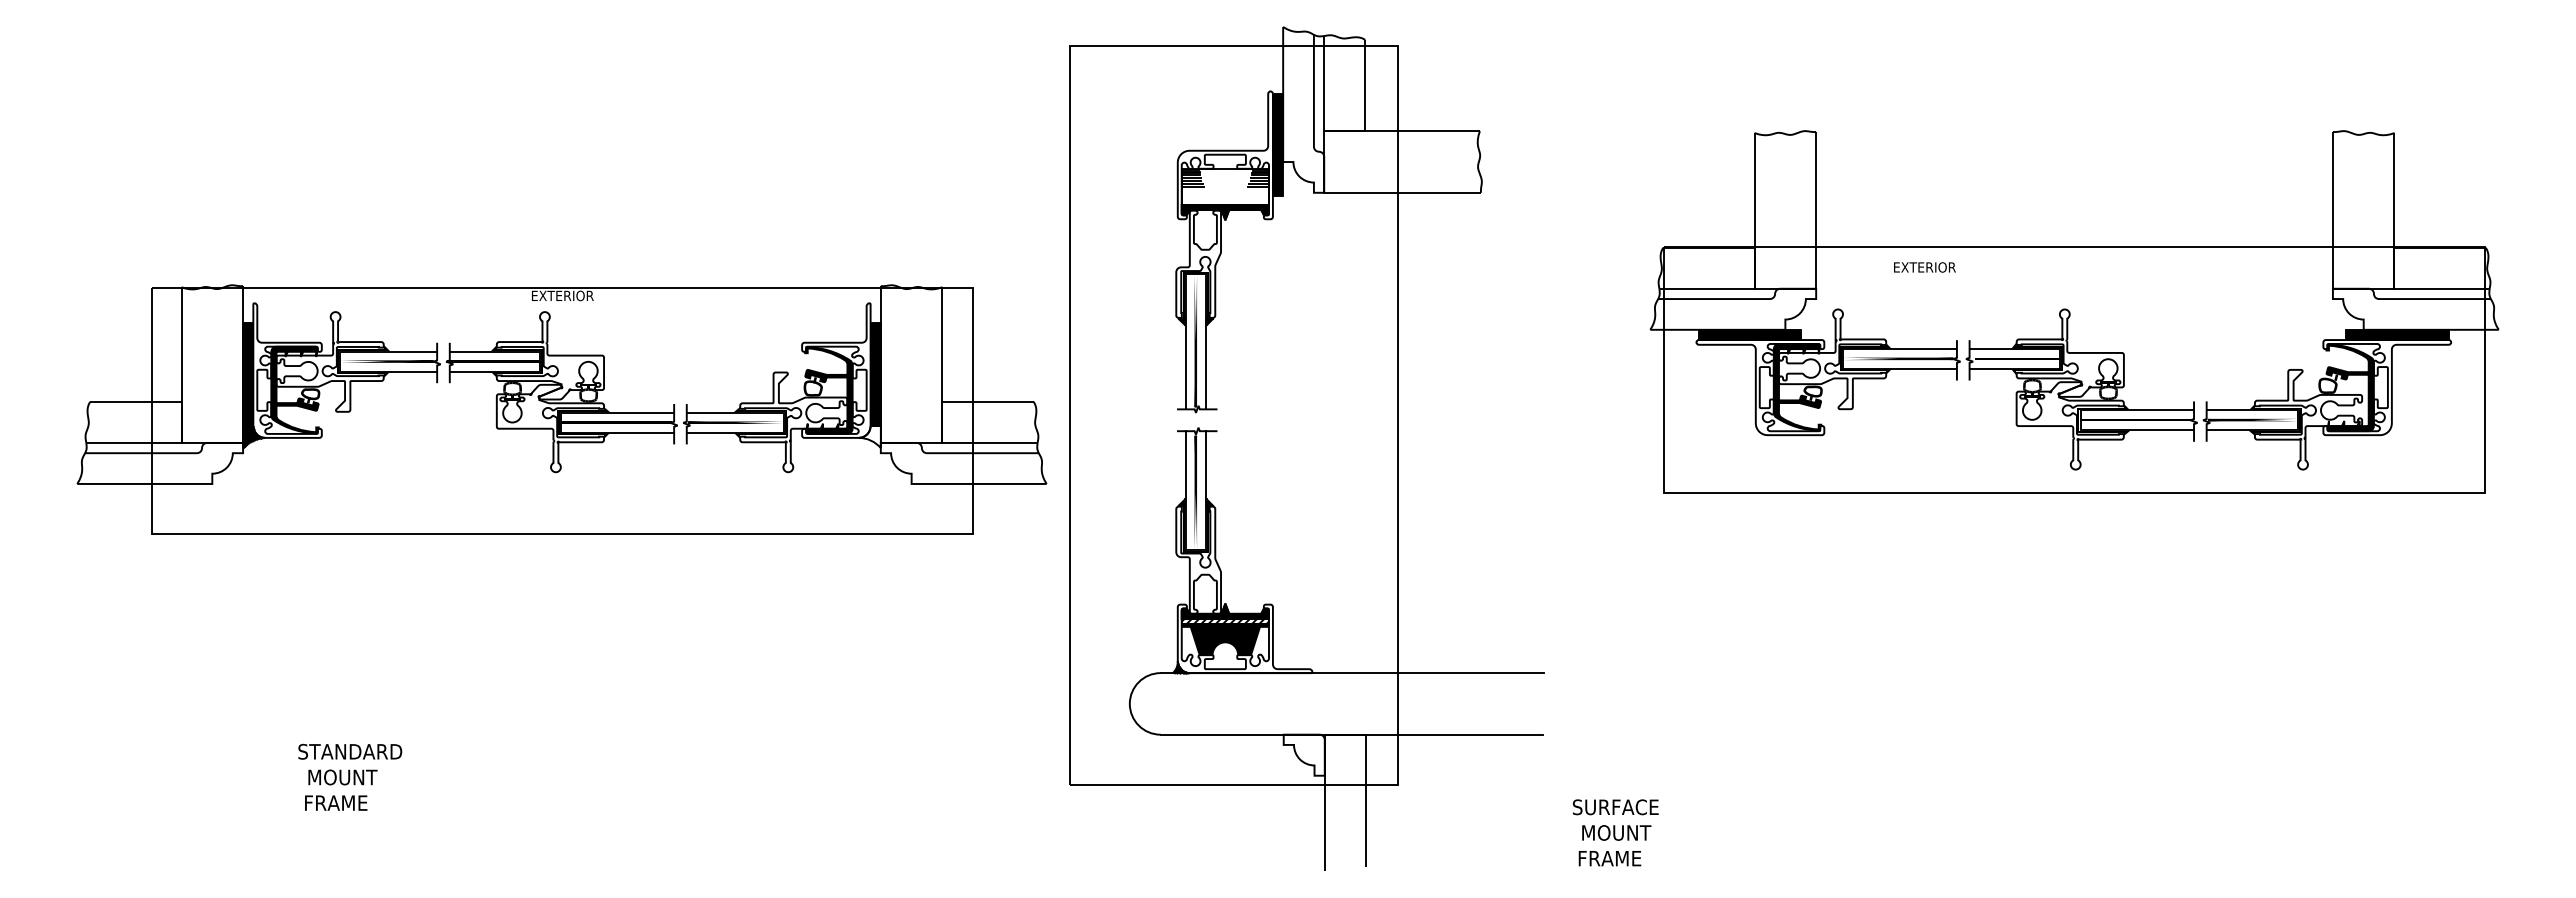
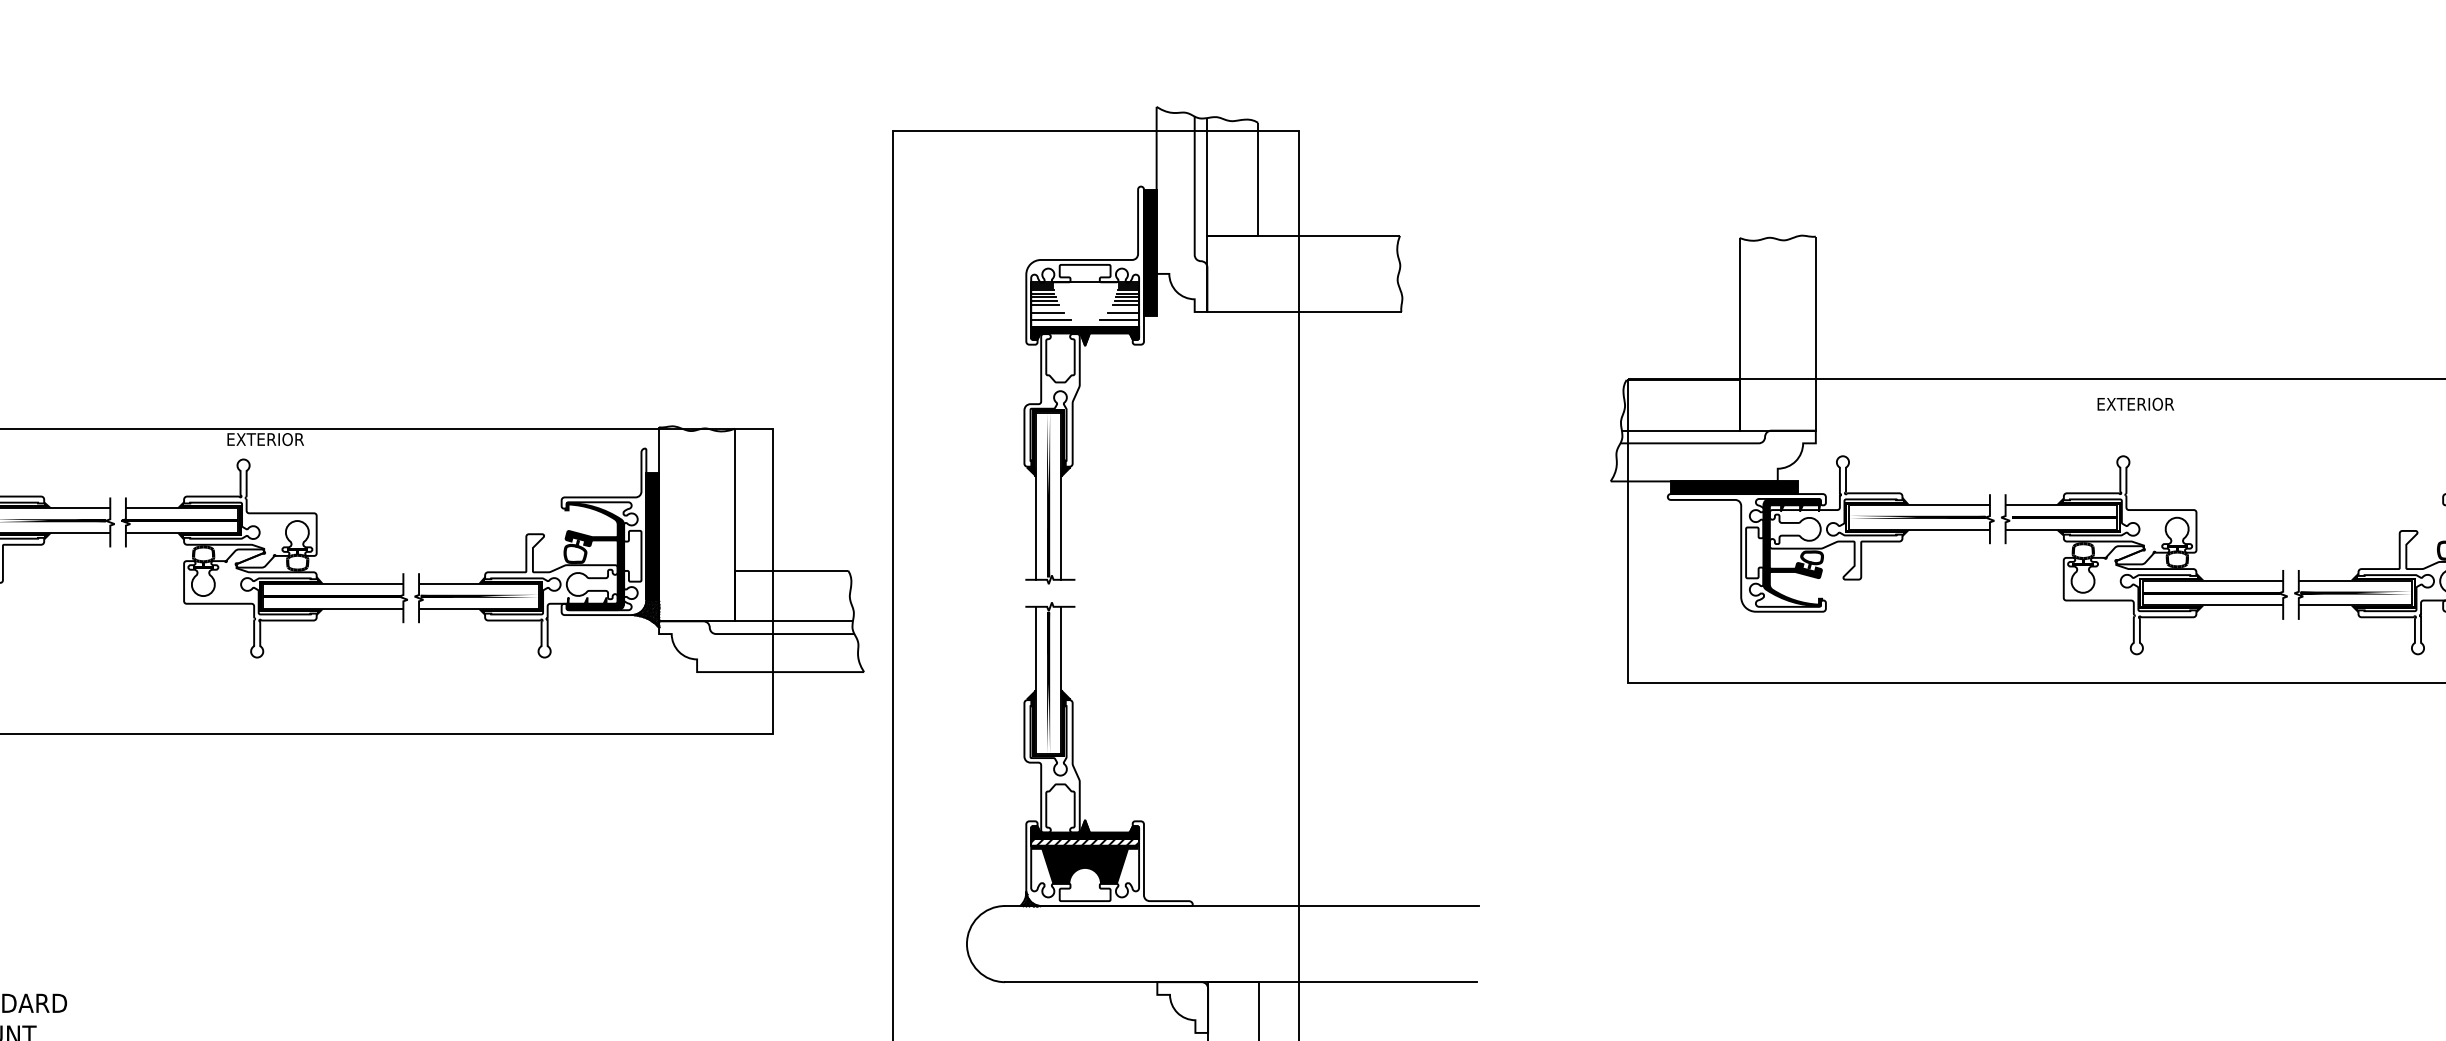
line: (1194, 193) -> (1046, 312), added
line: (1255, 193) -> (1122, 312), added
line: (1197, 199) -> (1050, 320), added
line: (1252, 199) -> (1118, 320), added
text: (1924, 267) -> (2135, 404), moved
hatch: (870, 436) -> (646, 613), added

